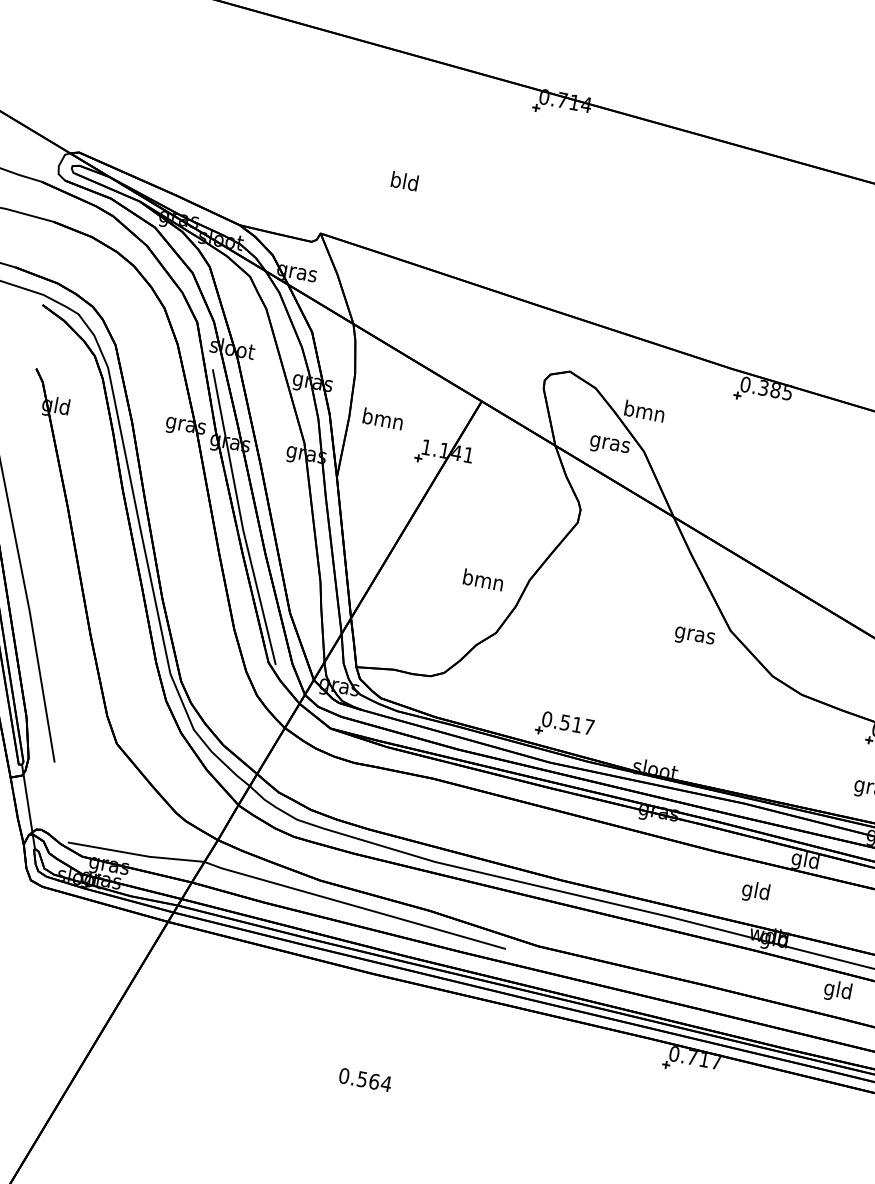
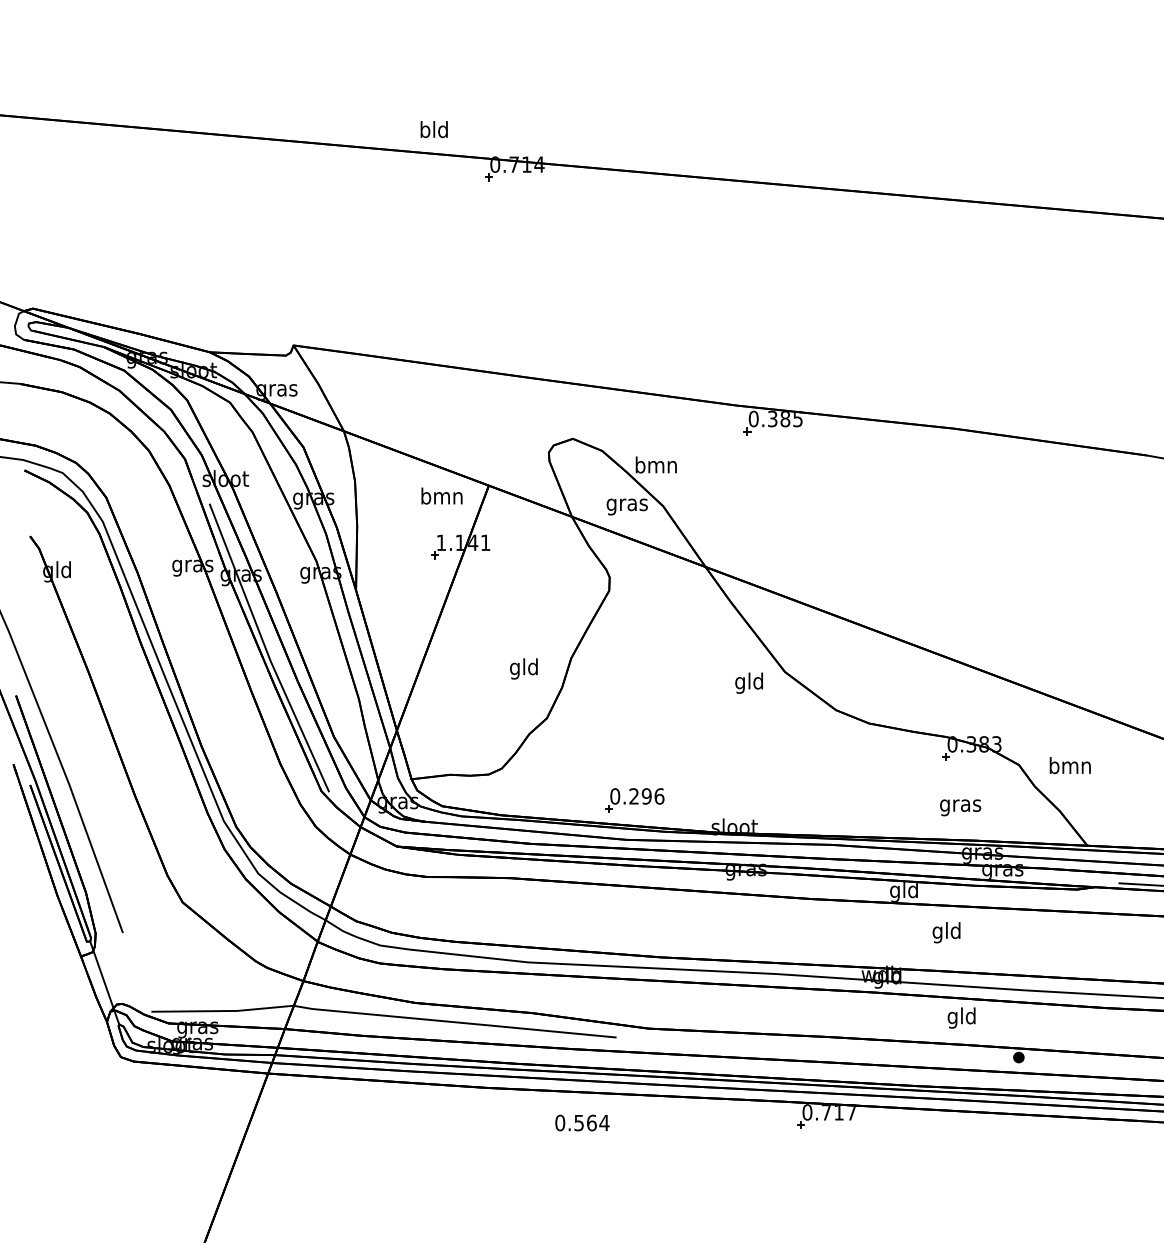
text: (404, 181) -> (433, 129), moved
text: (382, 418) -> (441, 495), moved
text: (482, 581) -> (523, 668), bmn -> gld
text: (695, 634) -> (749, 682), gras -> gld
text: (576, 724) -> (646, 796), 0.517 -> 0.296
text: (755, 891) -> (946, 932), moved
text: (365, 1079) -> (582, 1122), moved

